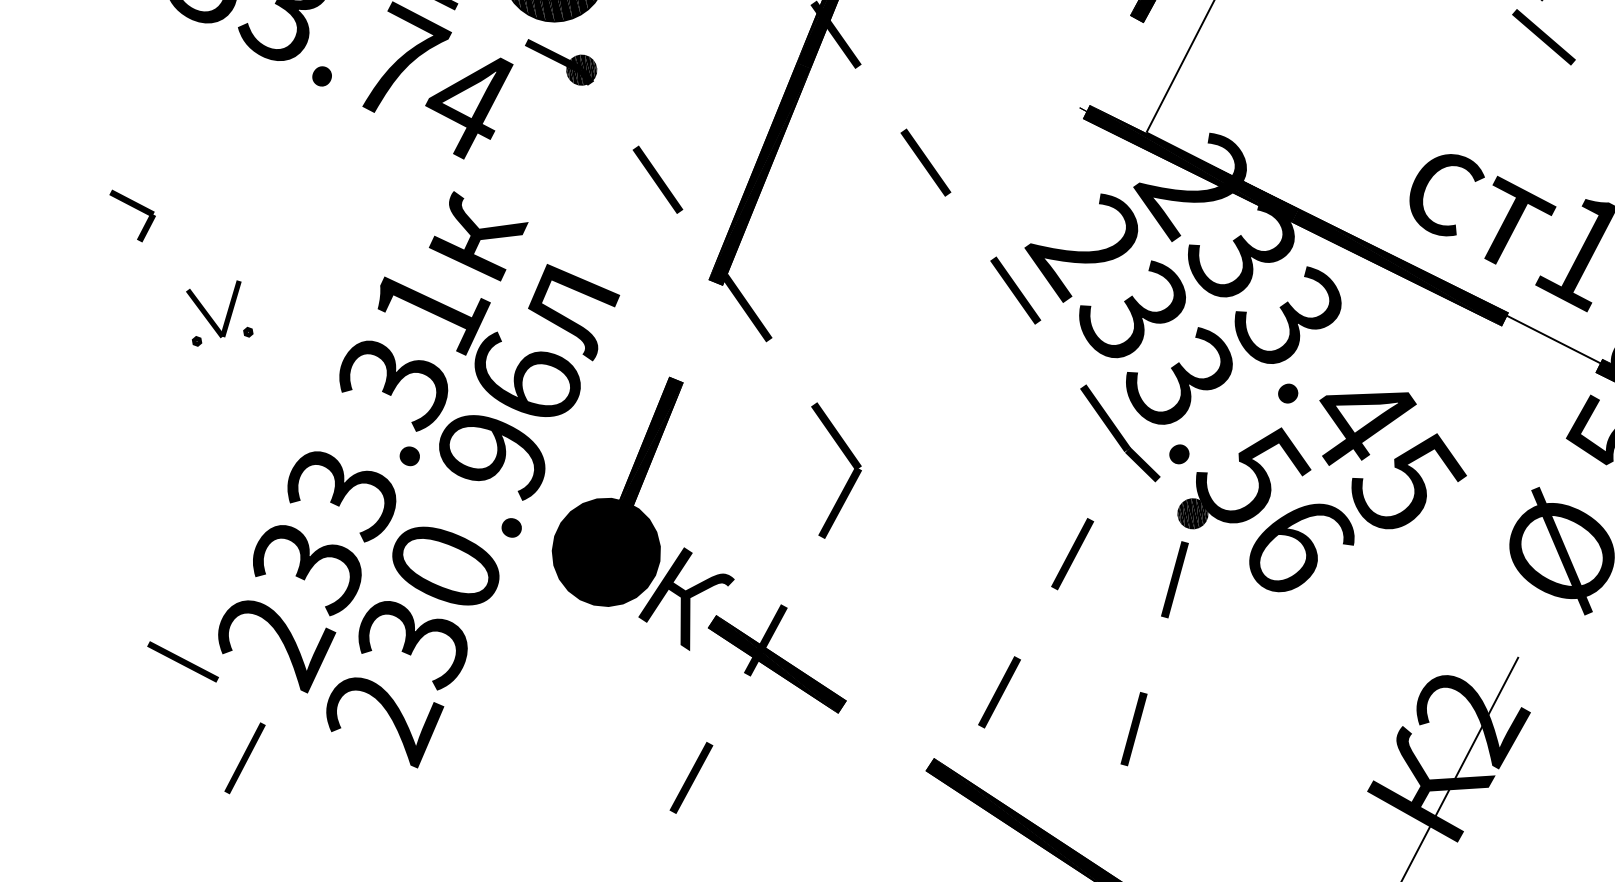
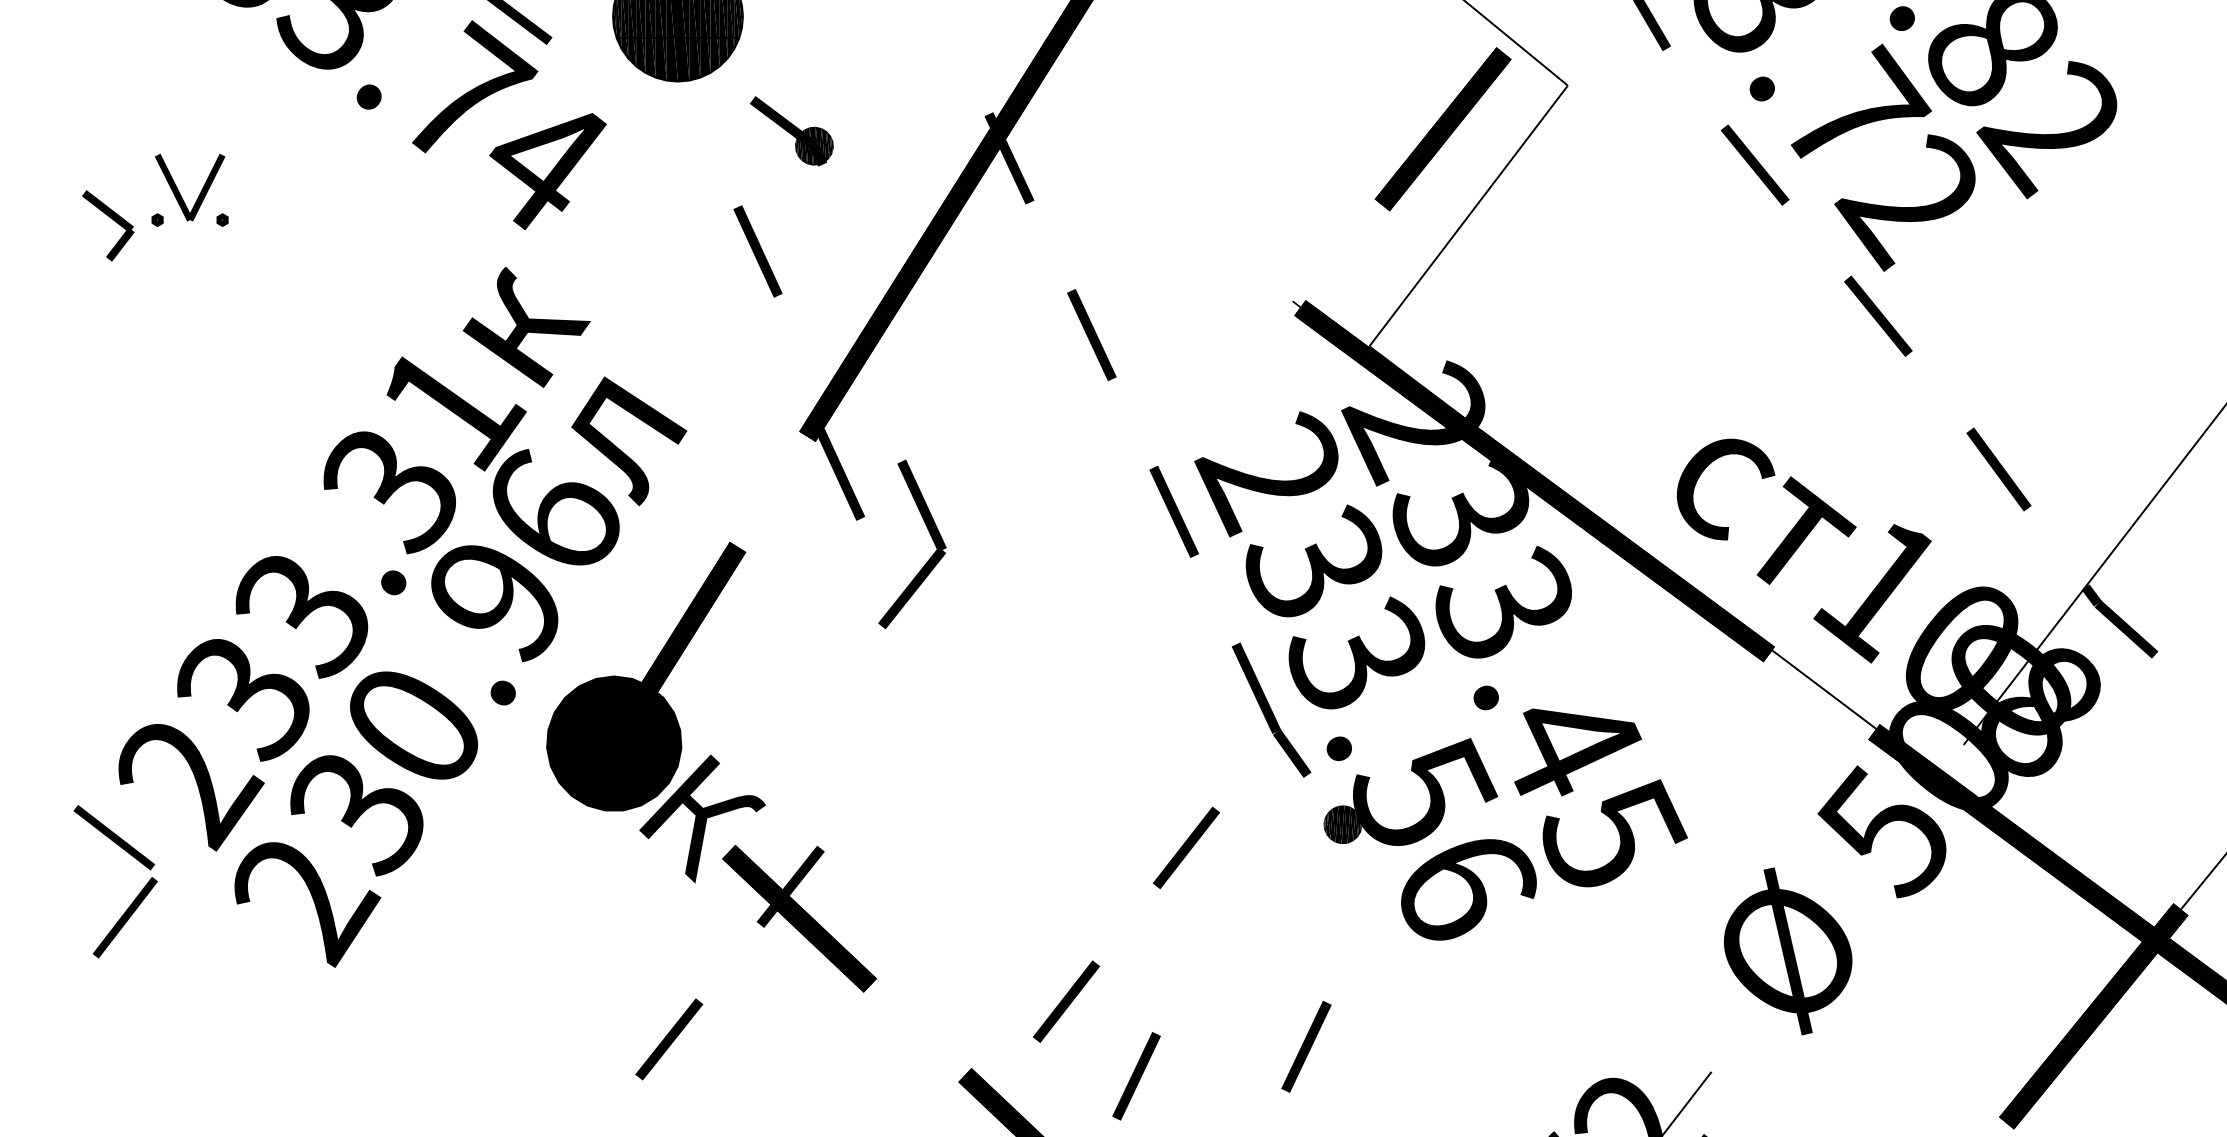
part: (561, 61) -> (791, 131), moved
line: (657, 179) -> (757, 251), moved
part: (211, 317) -> (180, 193), moved
part: (847, 459) -> (930, 536), moved
line: (1174, 579) -> (1306, 1046), moved
line: (183, 661) -> (114, 837), moved
line: (1134, 729) -> (1136, 1076), moved

